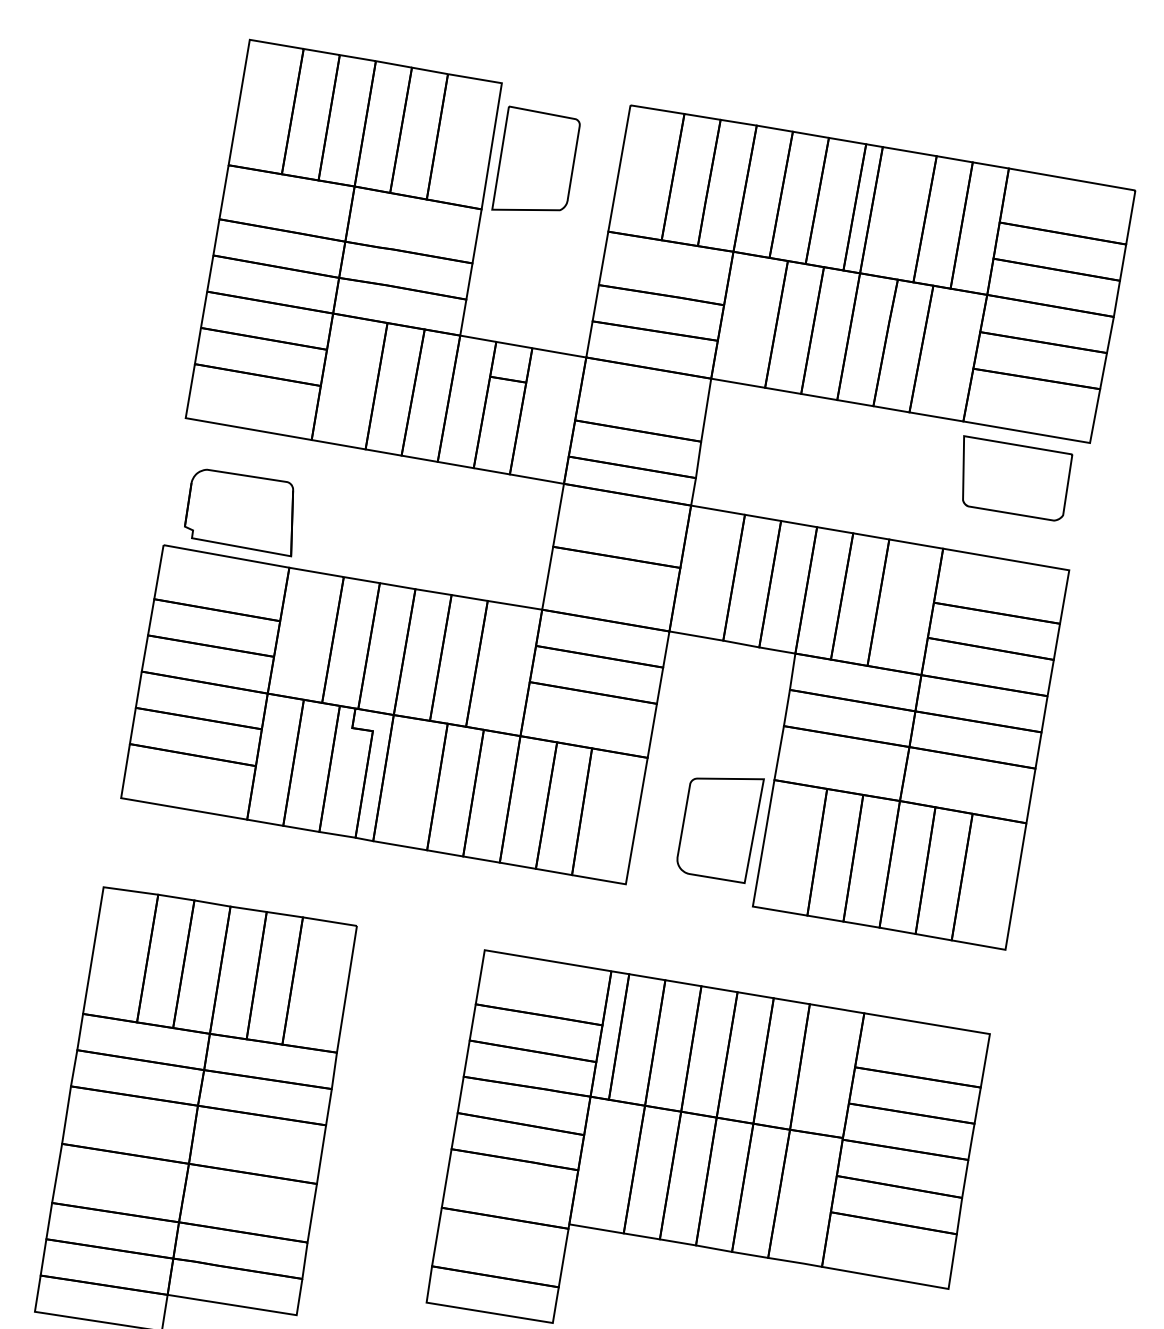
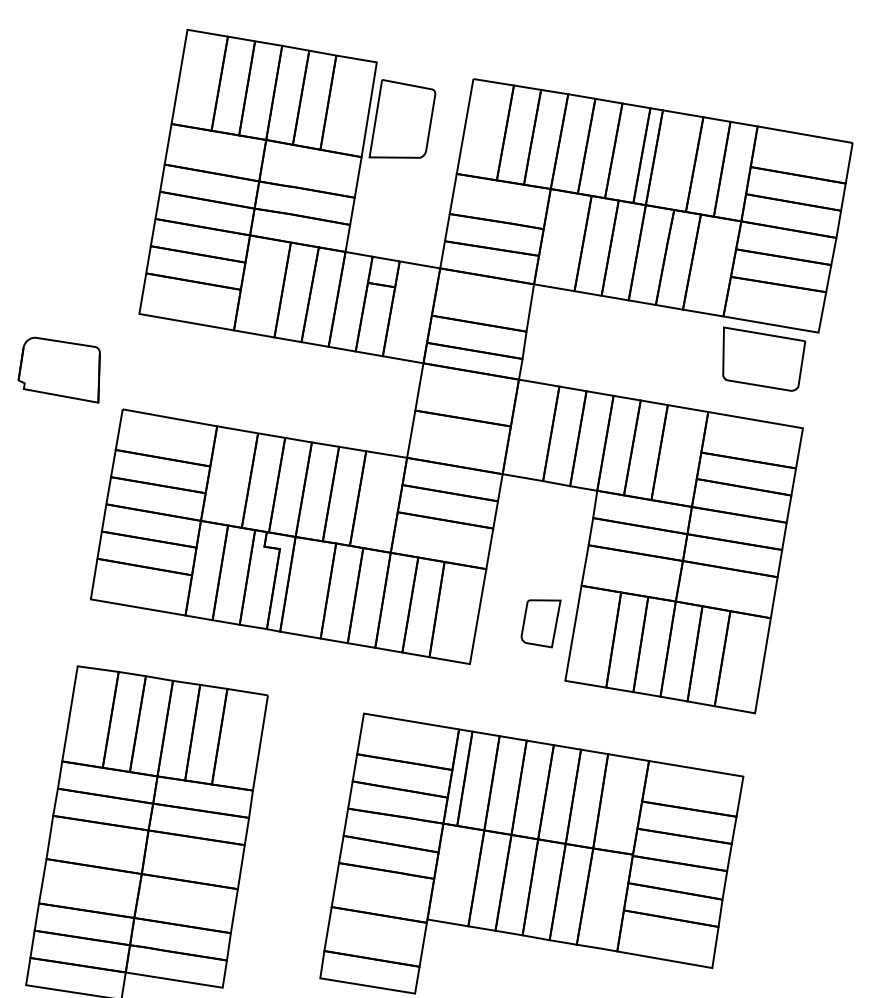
part: (239, 512) -> (59, 369), moved
part: (720, 830) -> (541, 623), size x0.6

